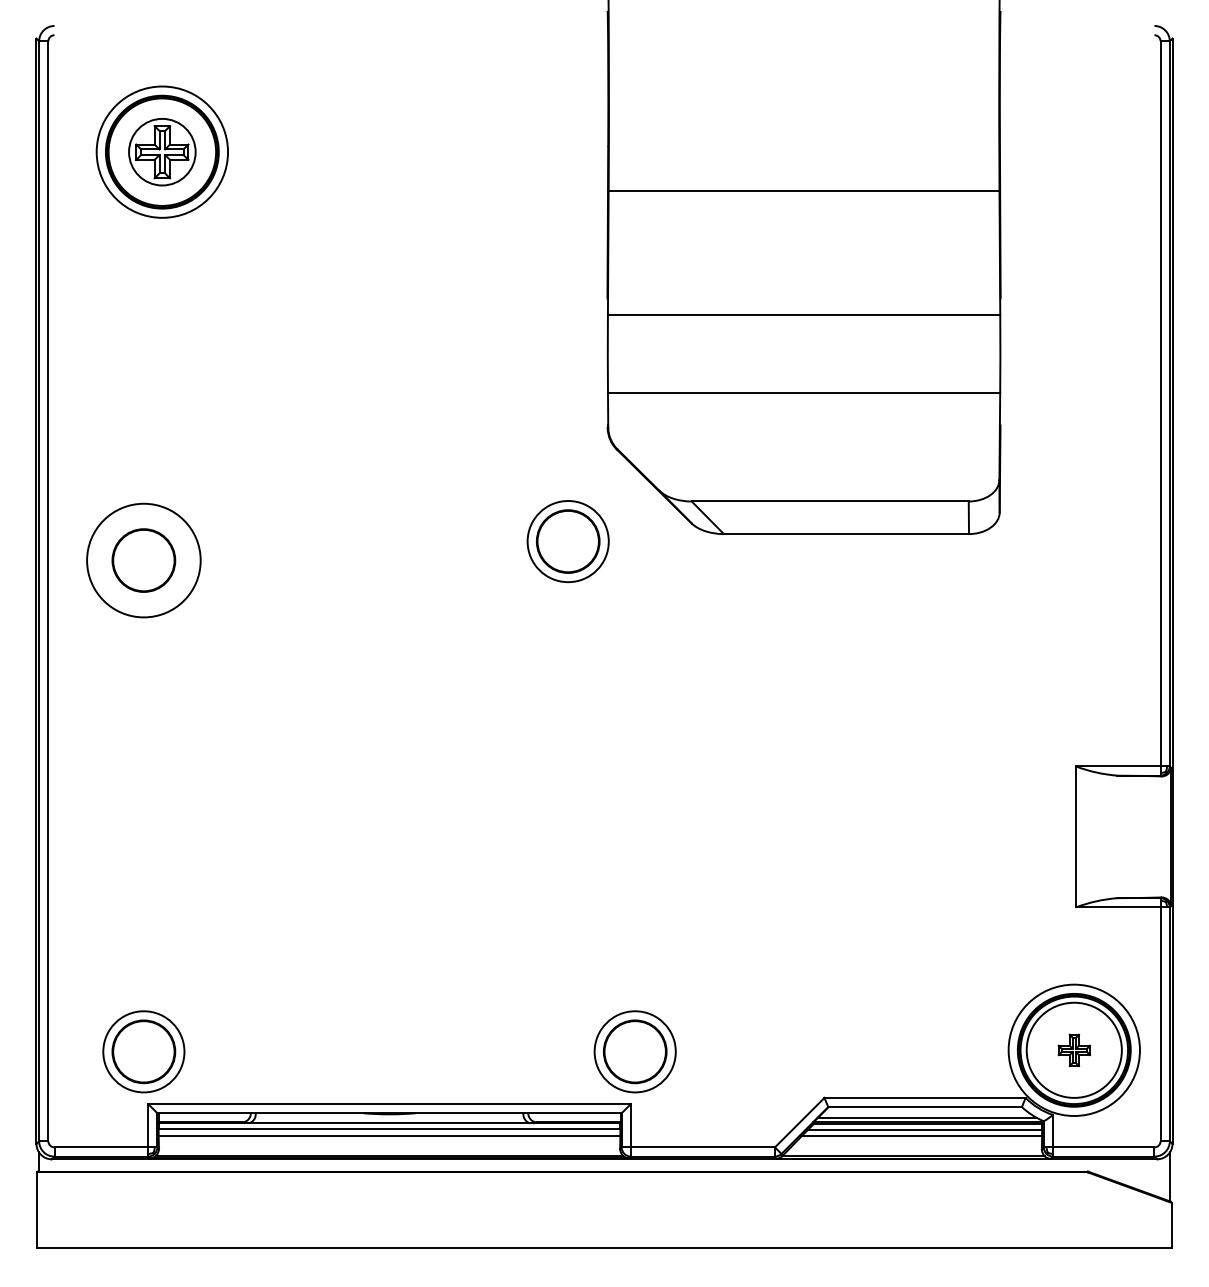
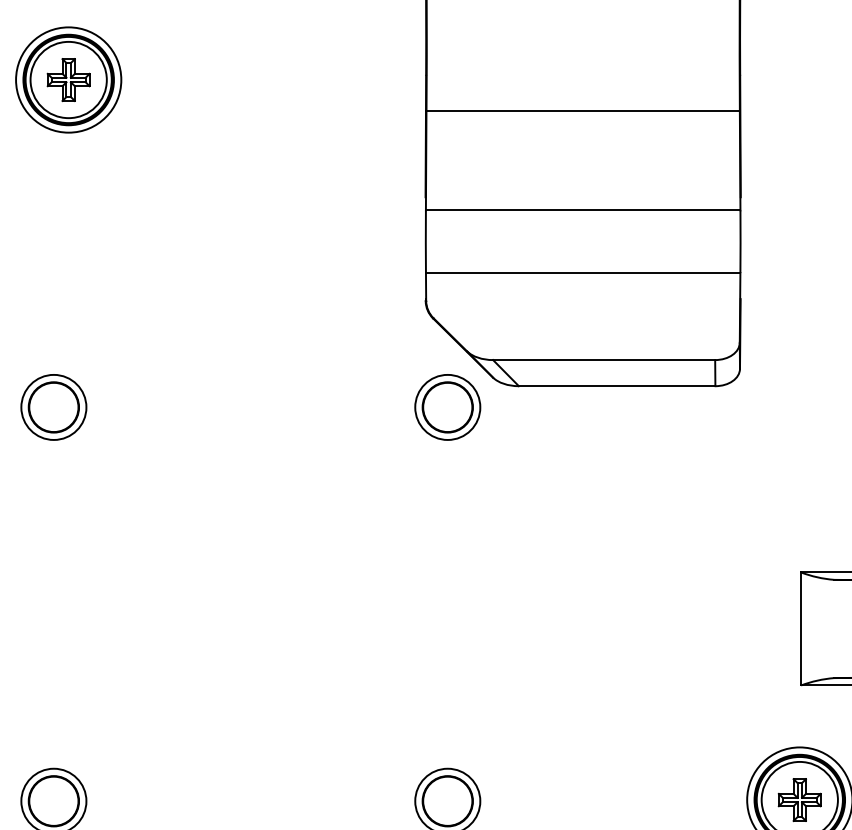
circle: (161, 151) -> (68, 79), size x1.43
part: (567, 541) -> (447, 407), moved
circle: (143, 560) -> (53, 407), size x0.71
part: (1074, 1050) -> (799, 800), size x1.67

